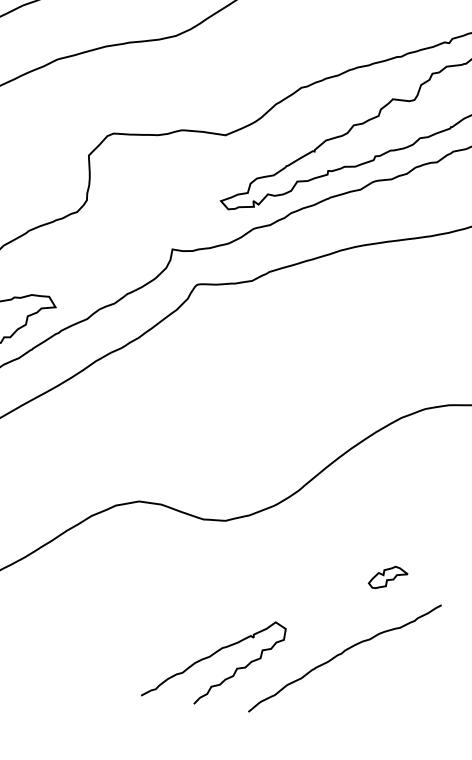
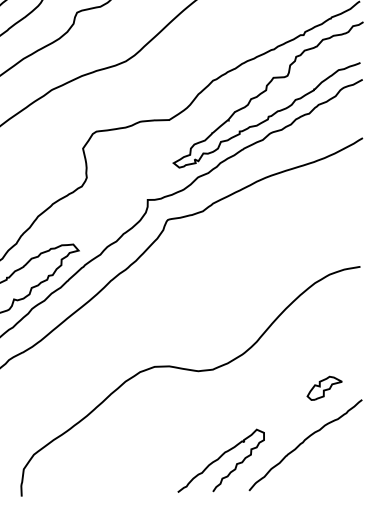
part: (388, 576) -> (324, 387), size x1.43

